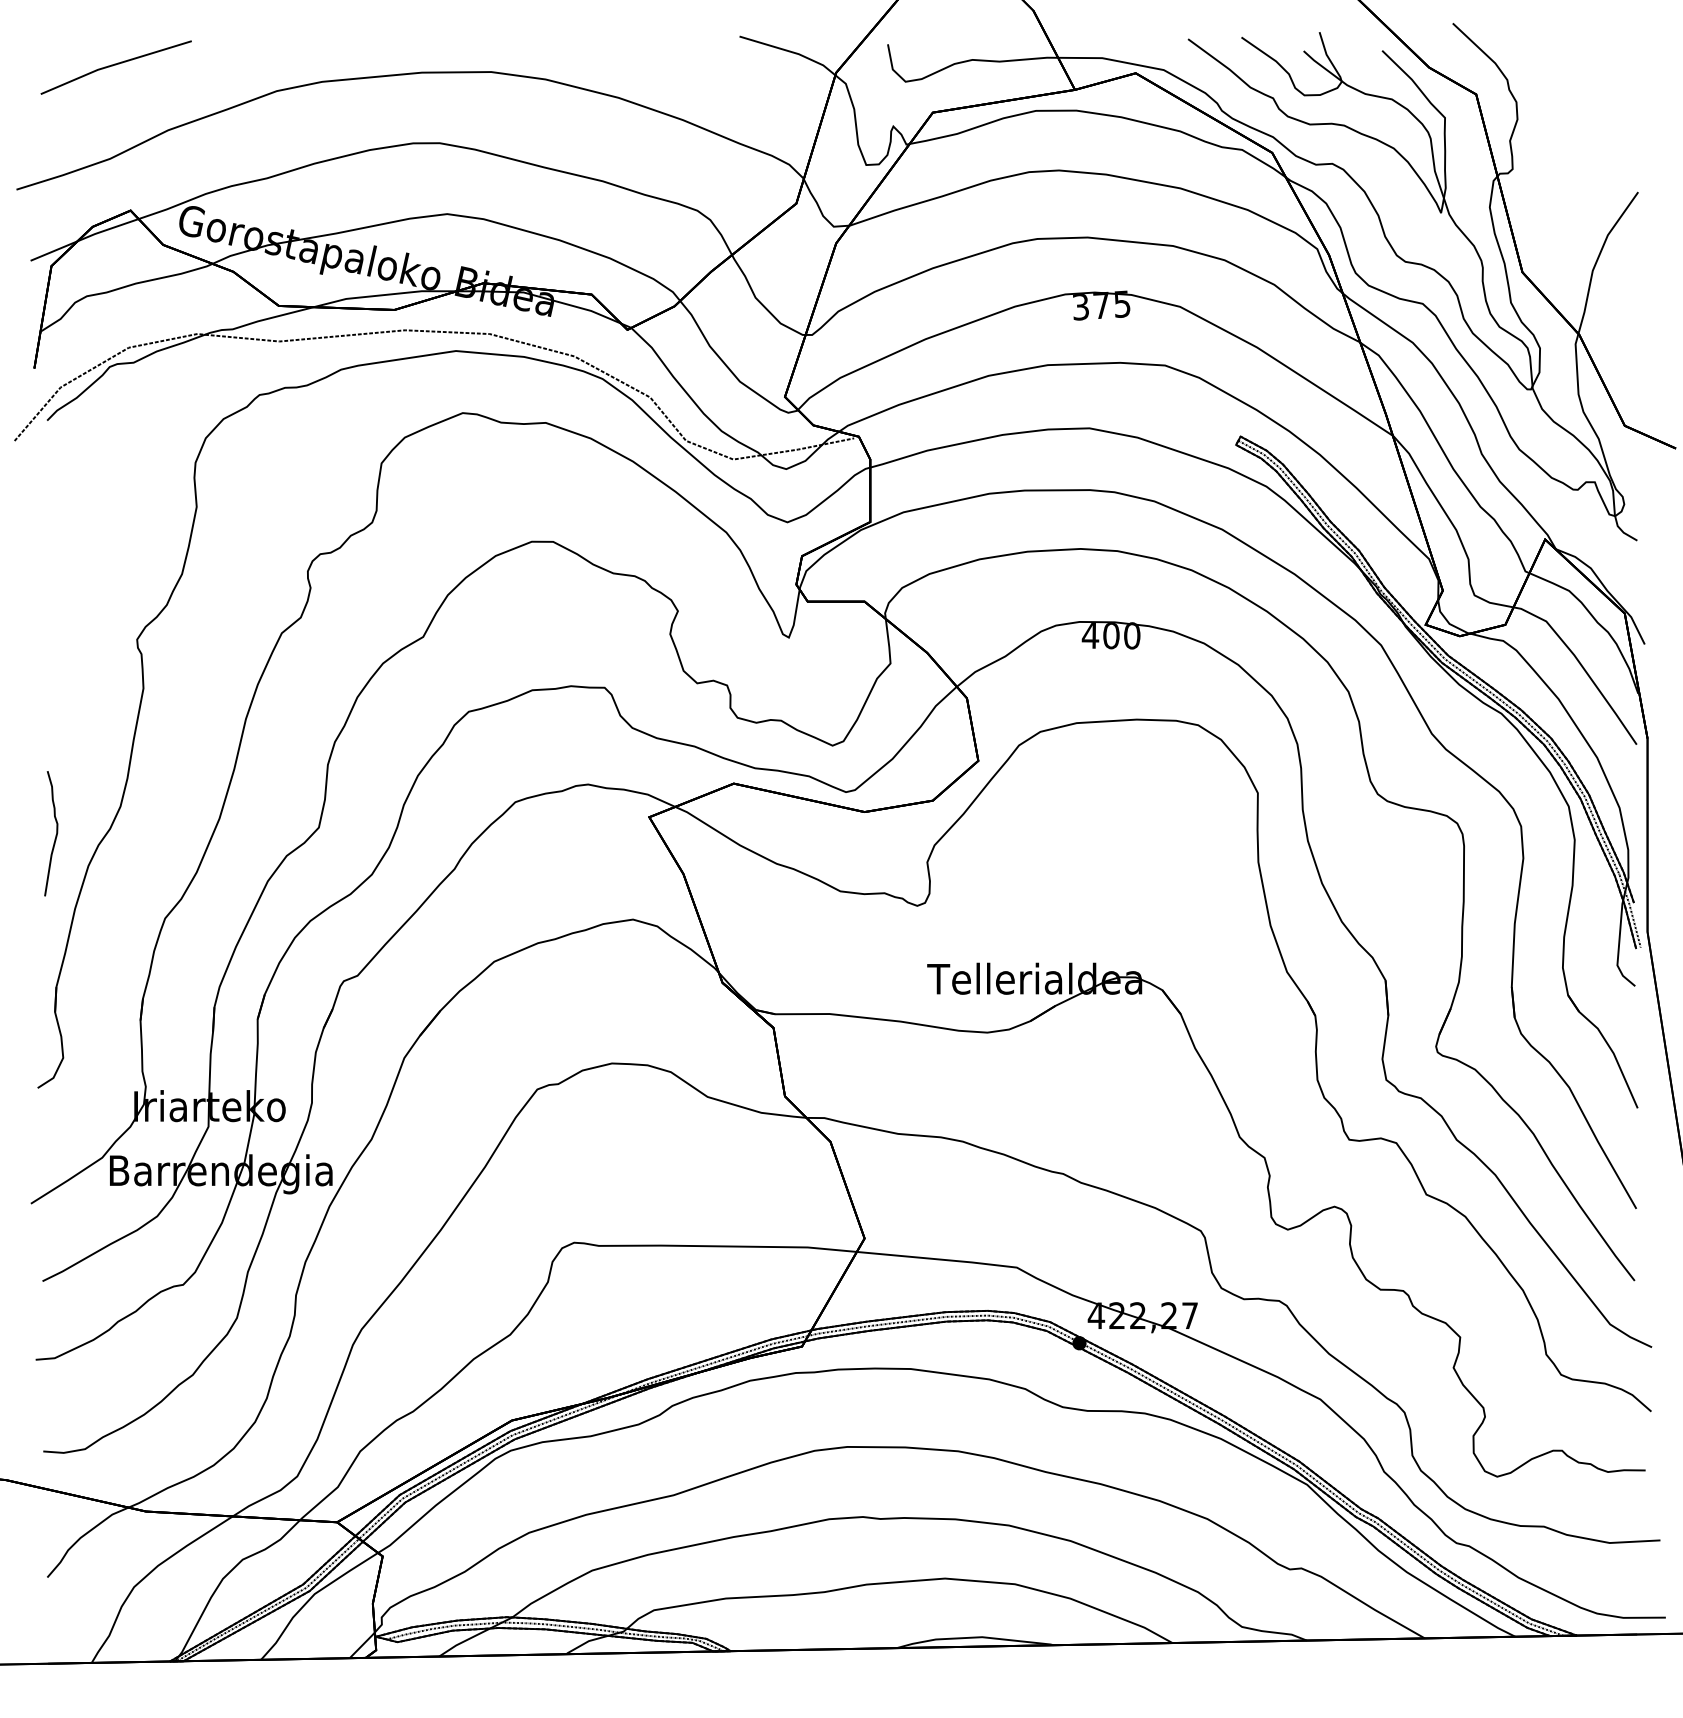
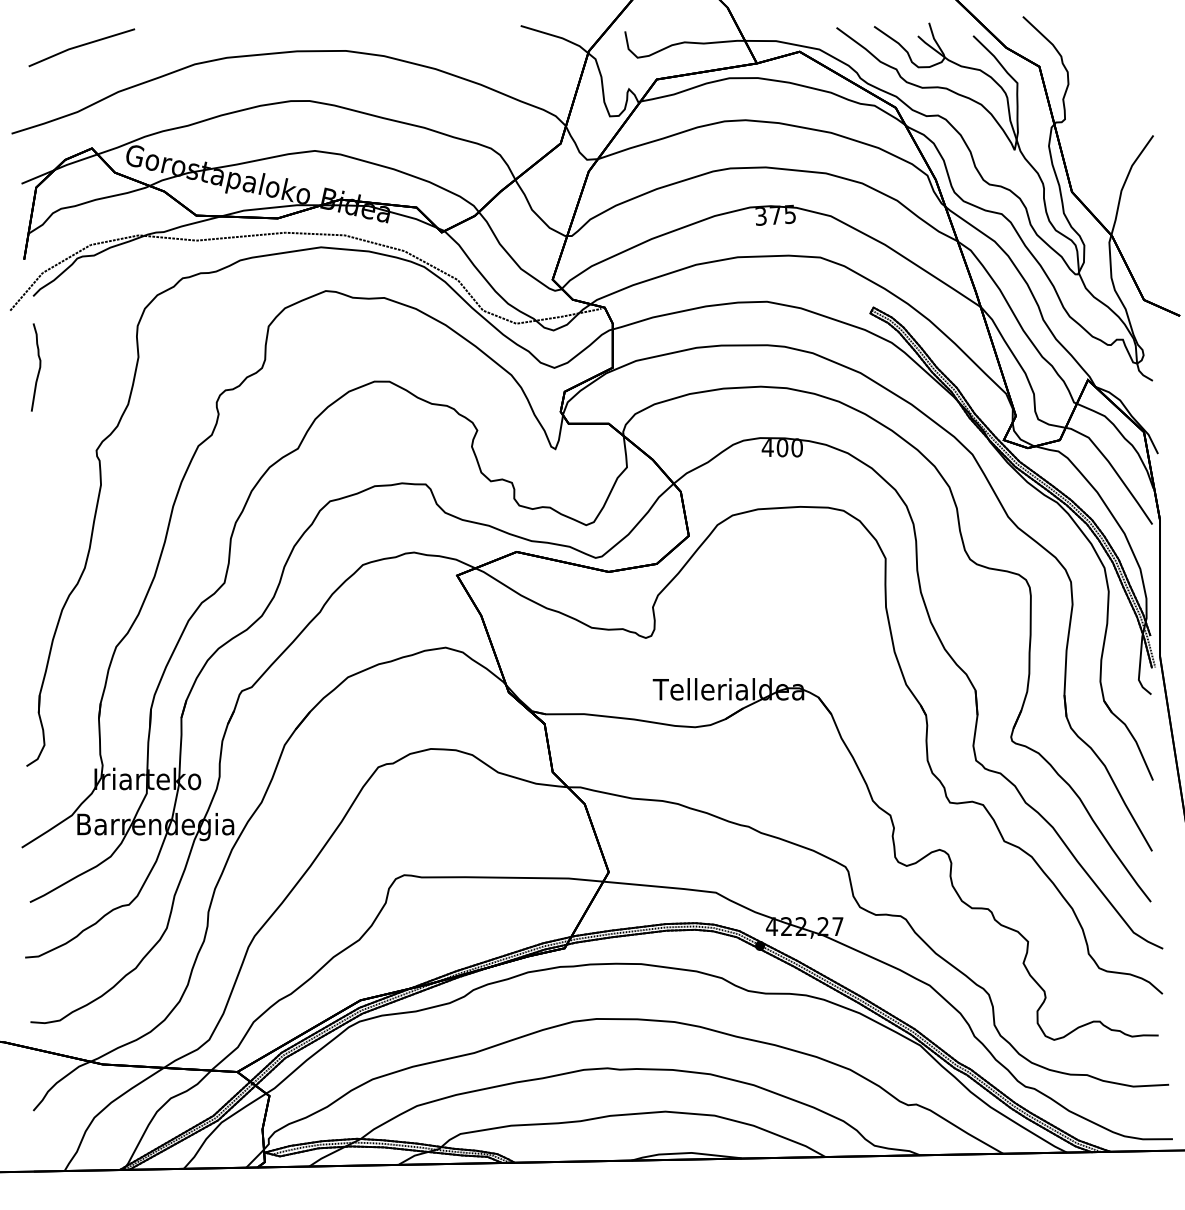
curve: (55, 835) -> (39, 368), moved

